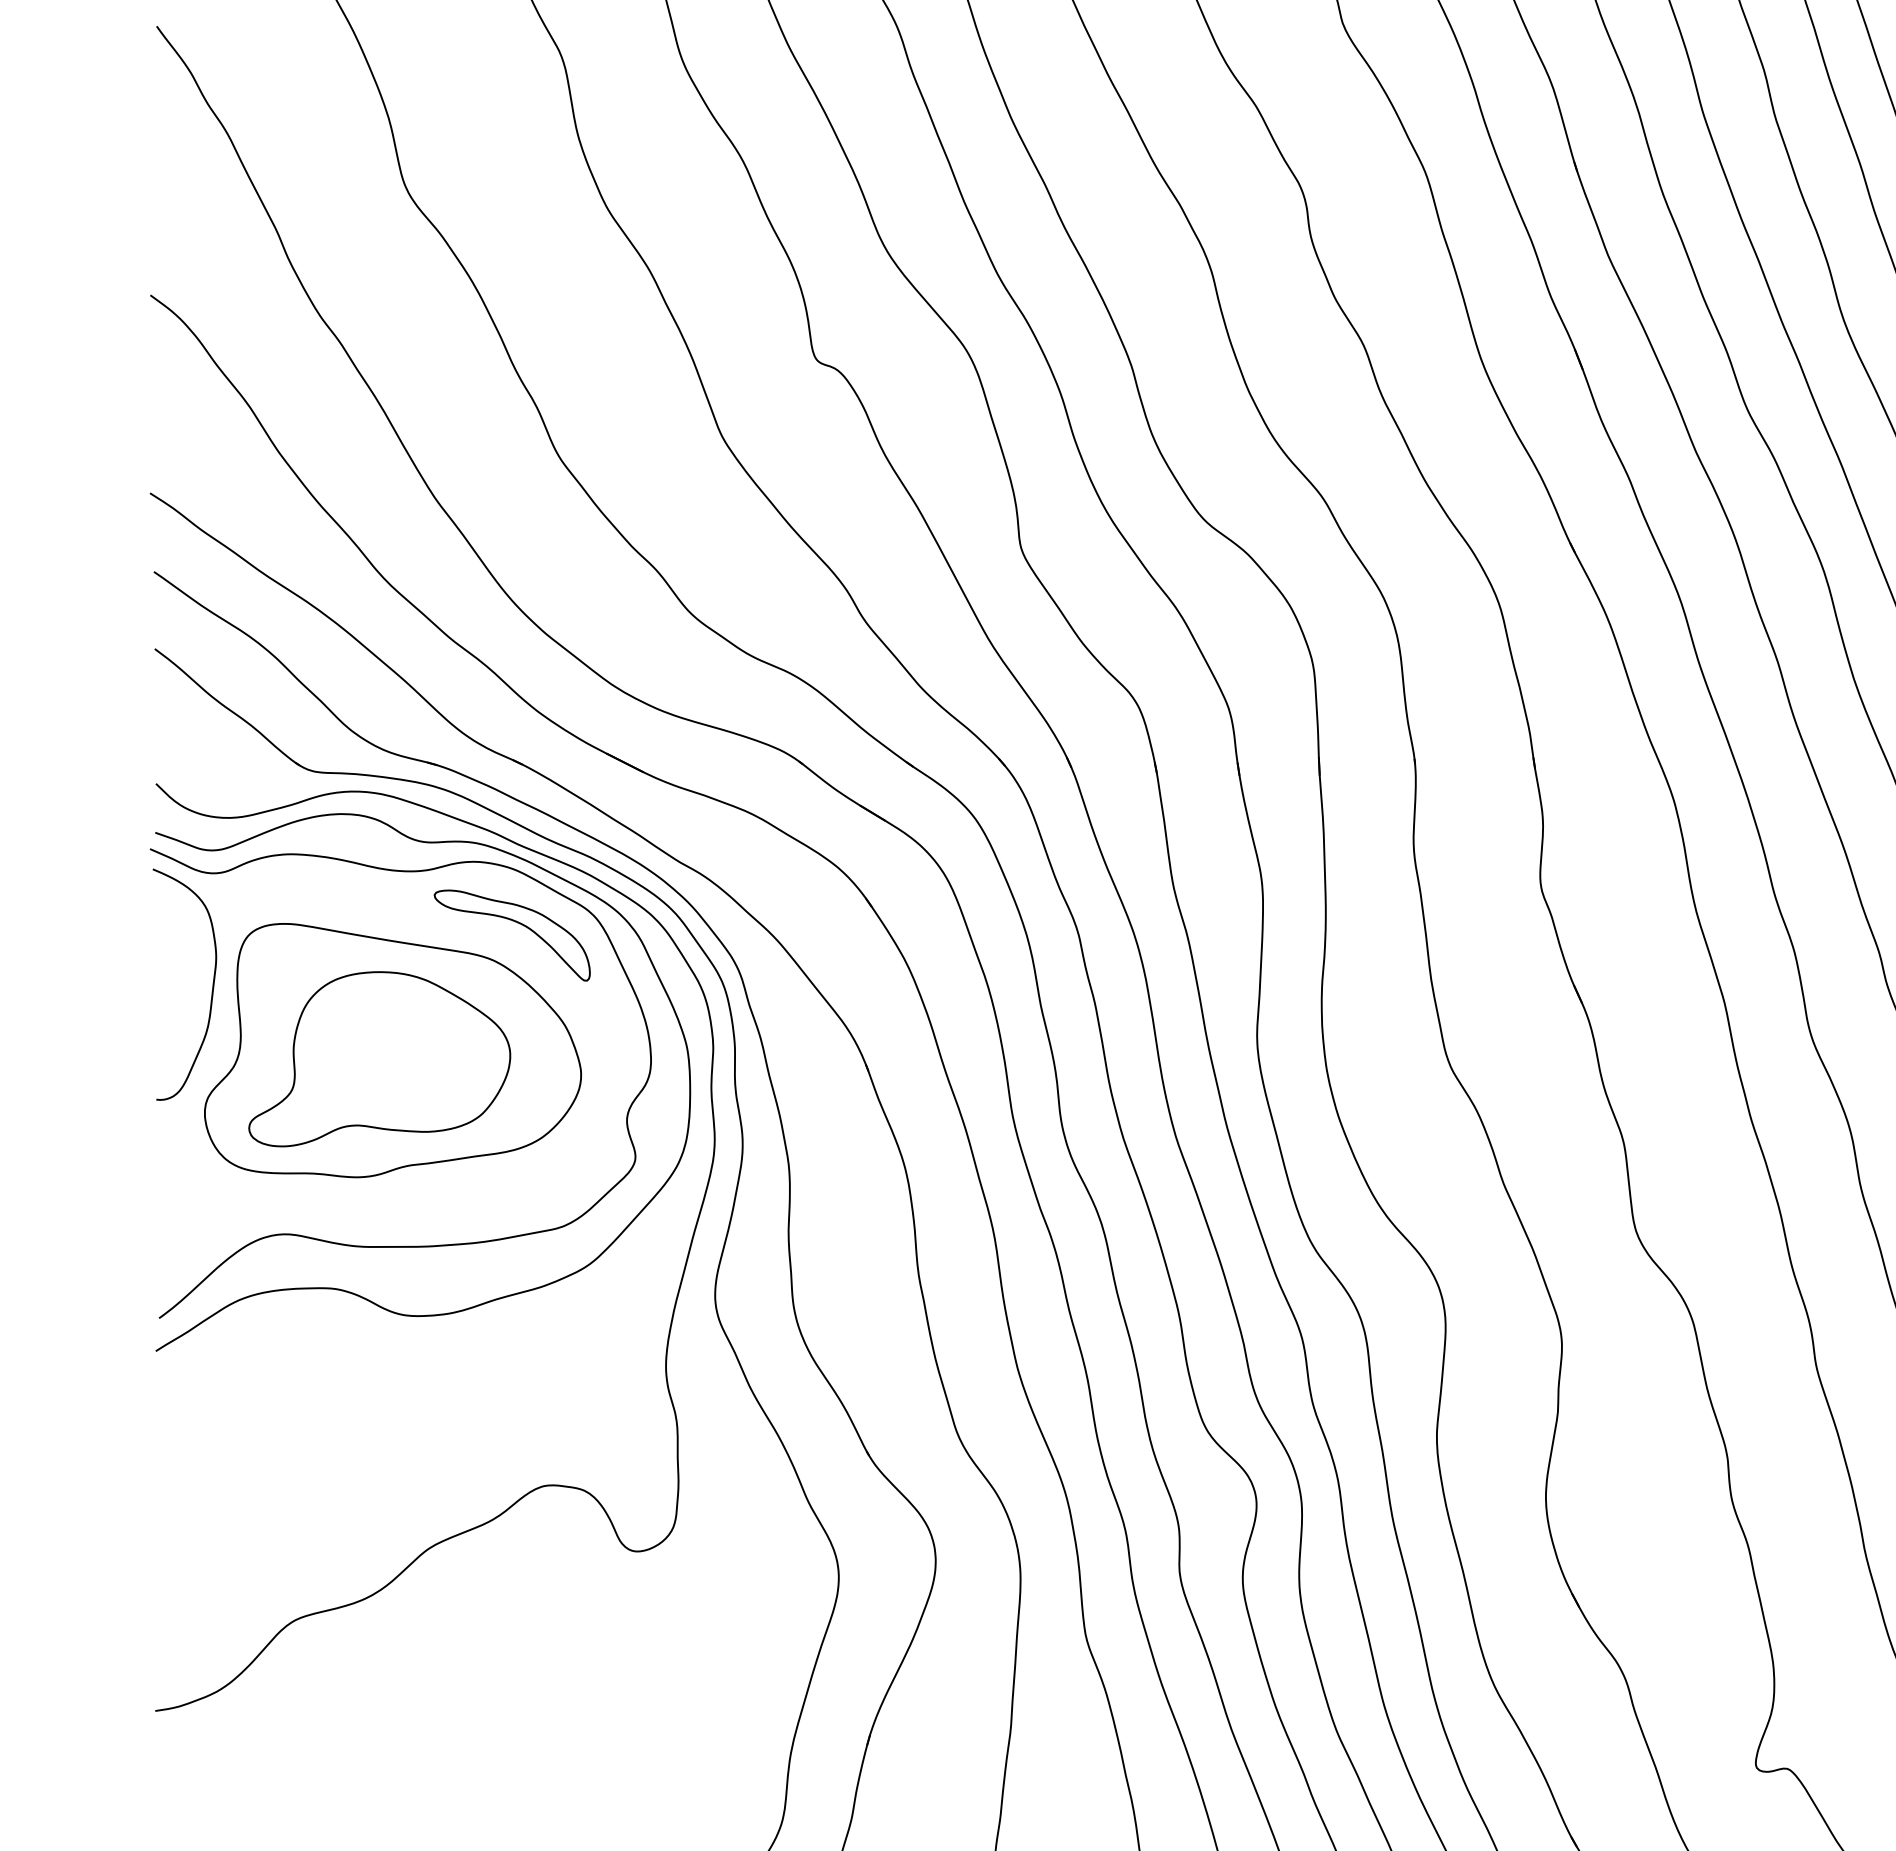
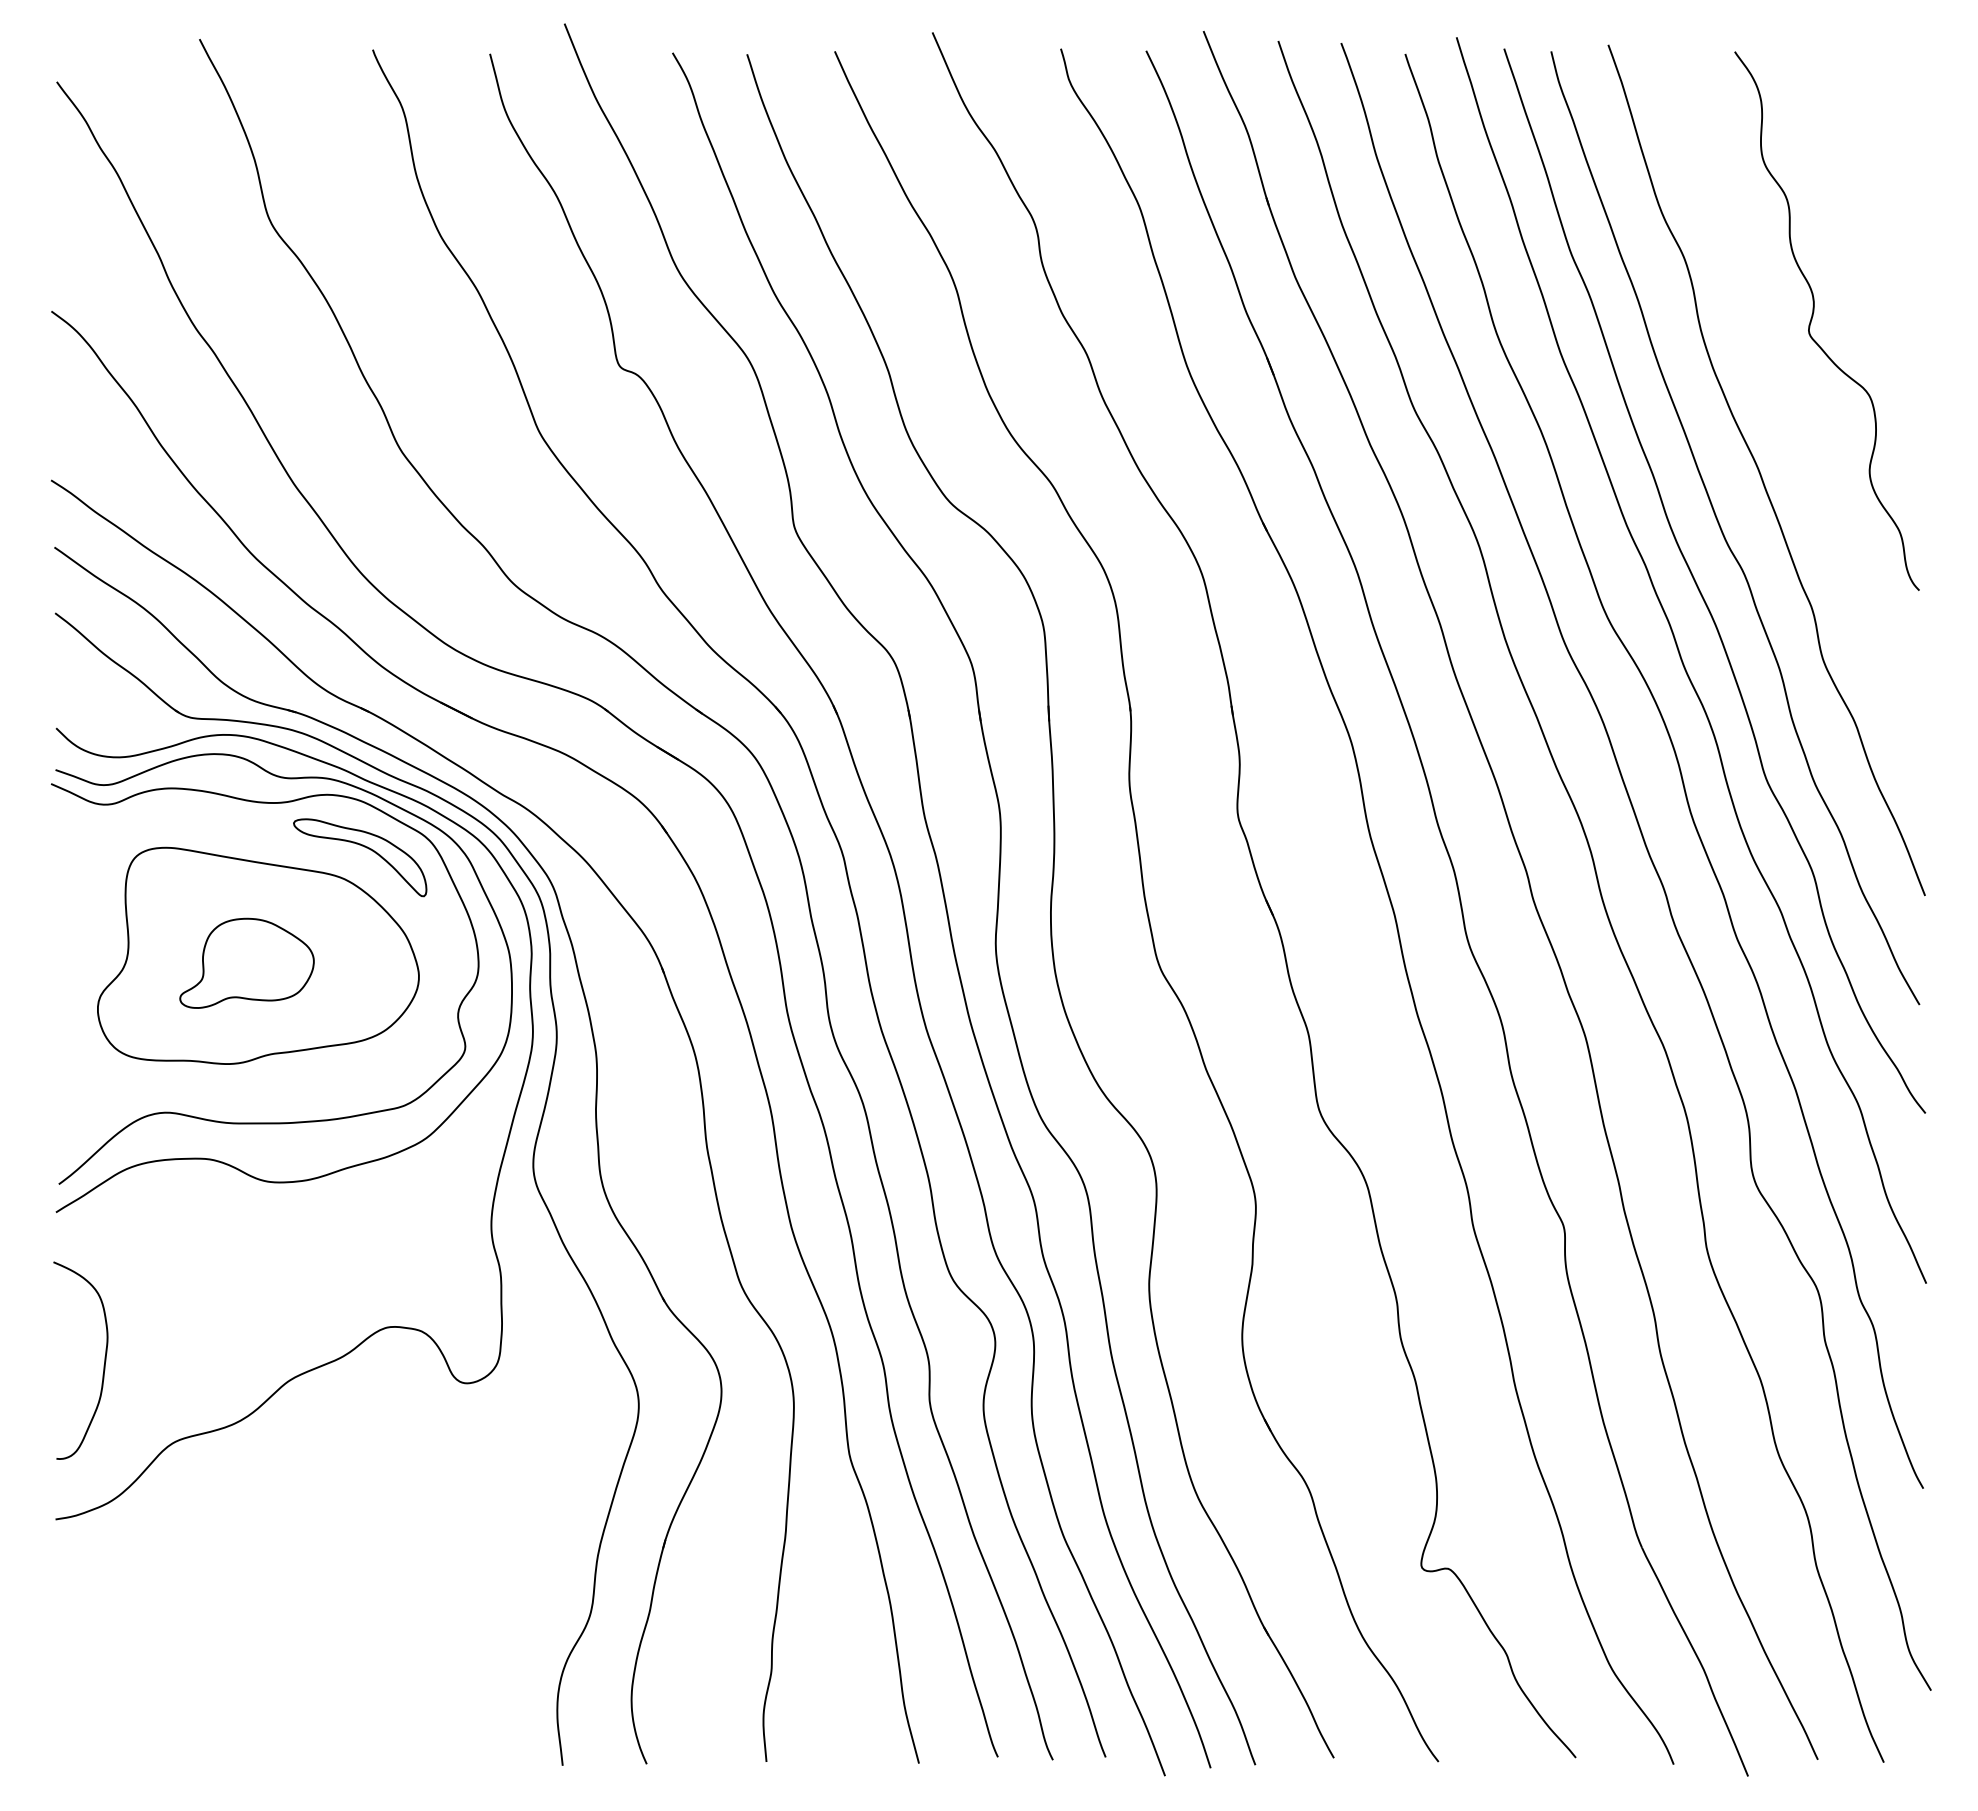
curve: (211, 990) -> (103, 1365), moved
part: (379, 1059) -> (246, 963), size x0.6

